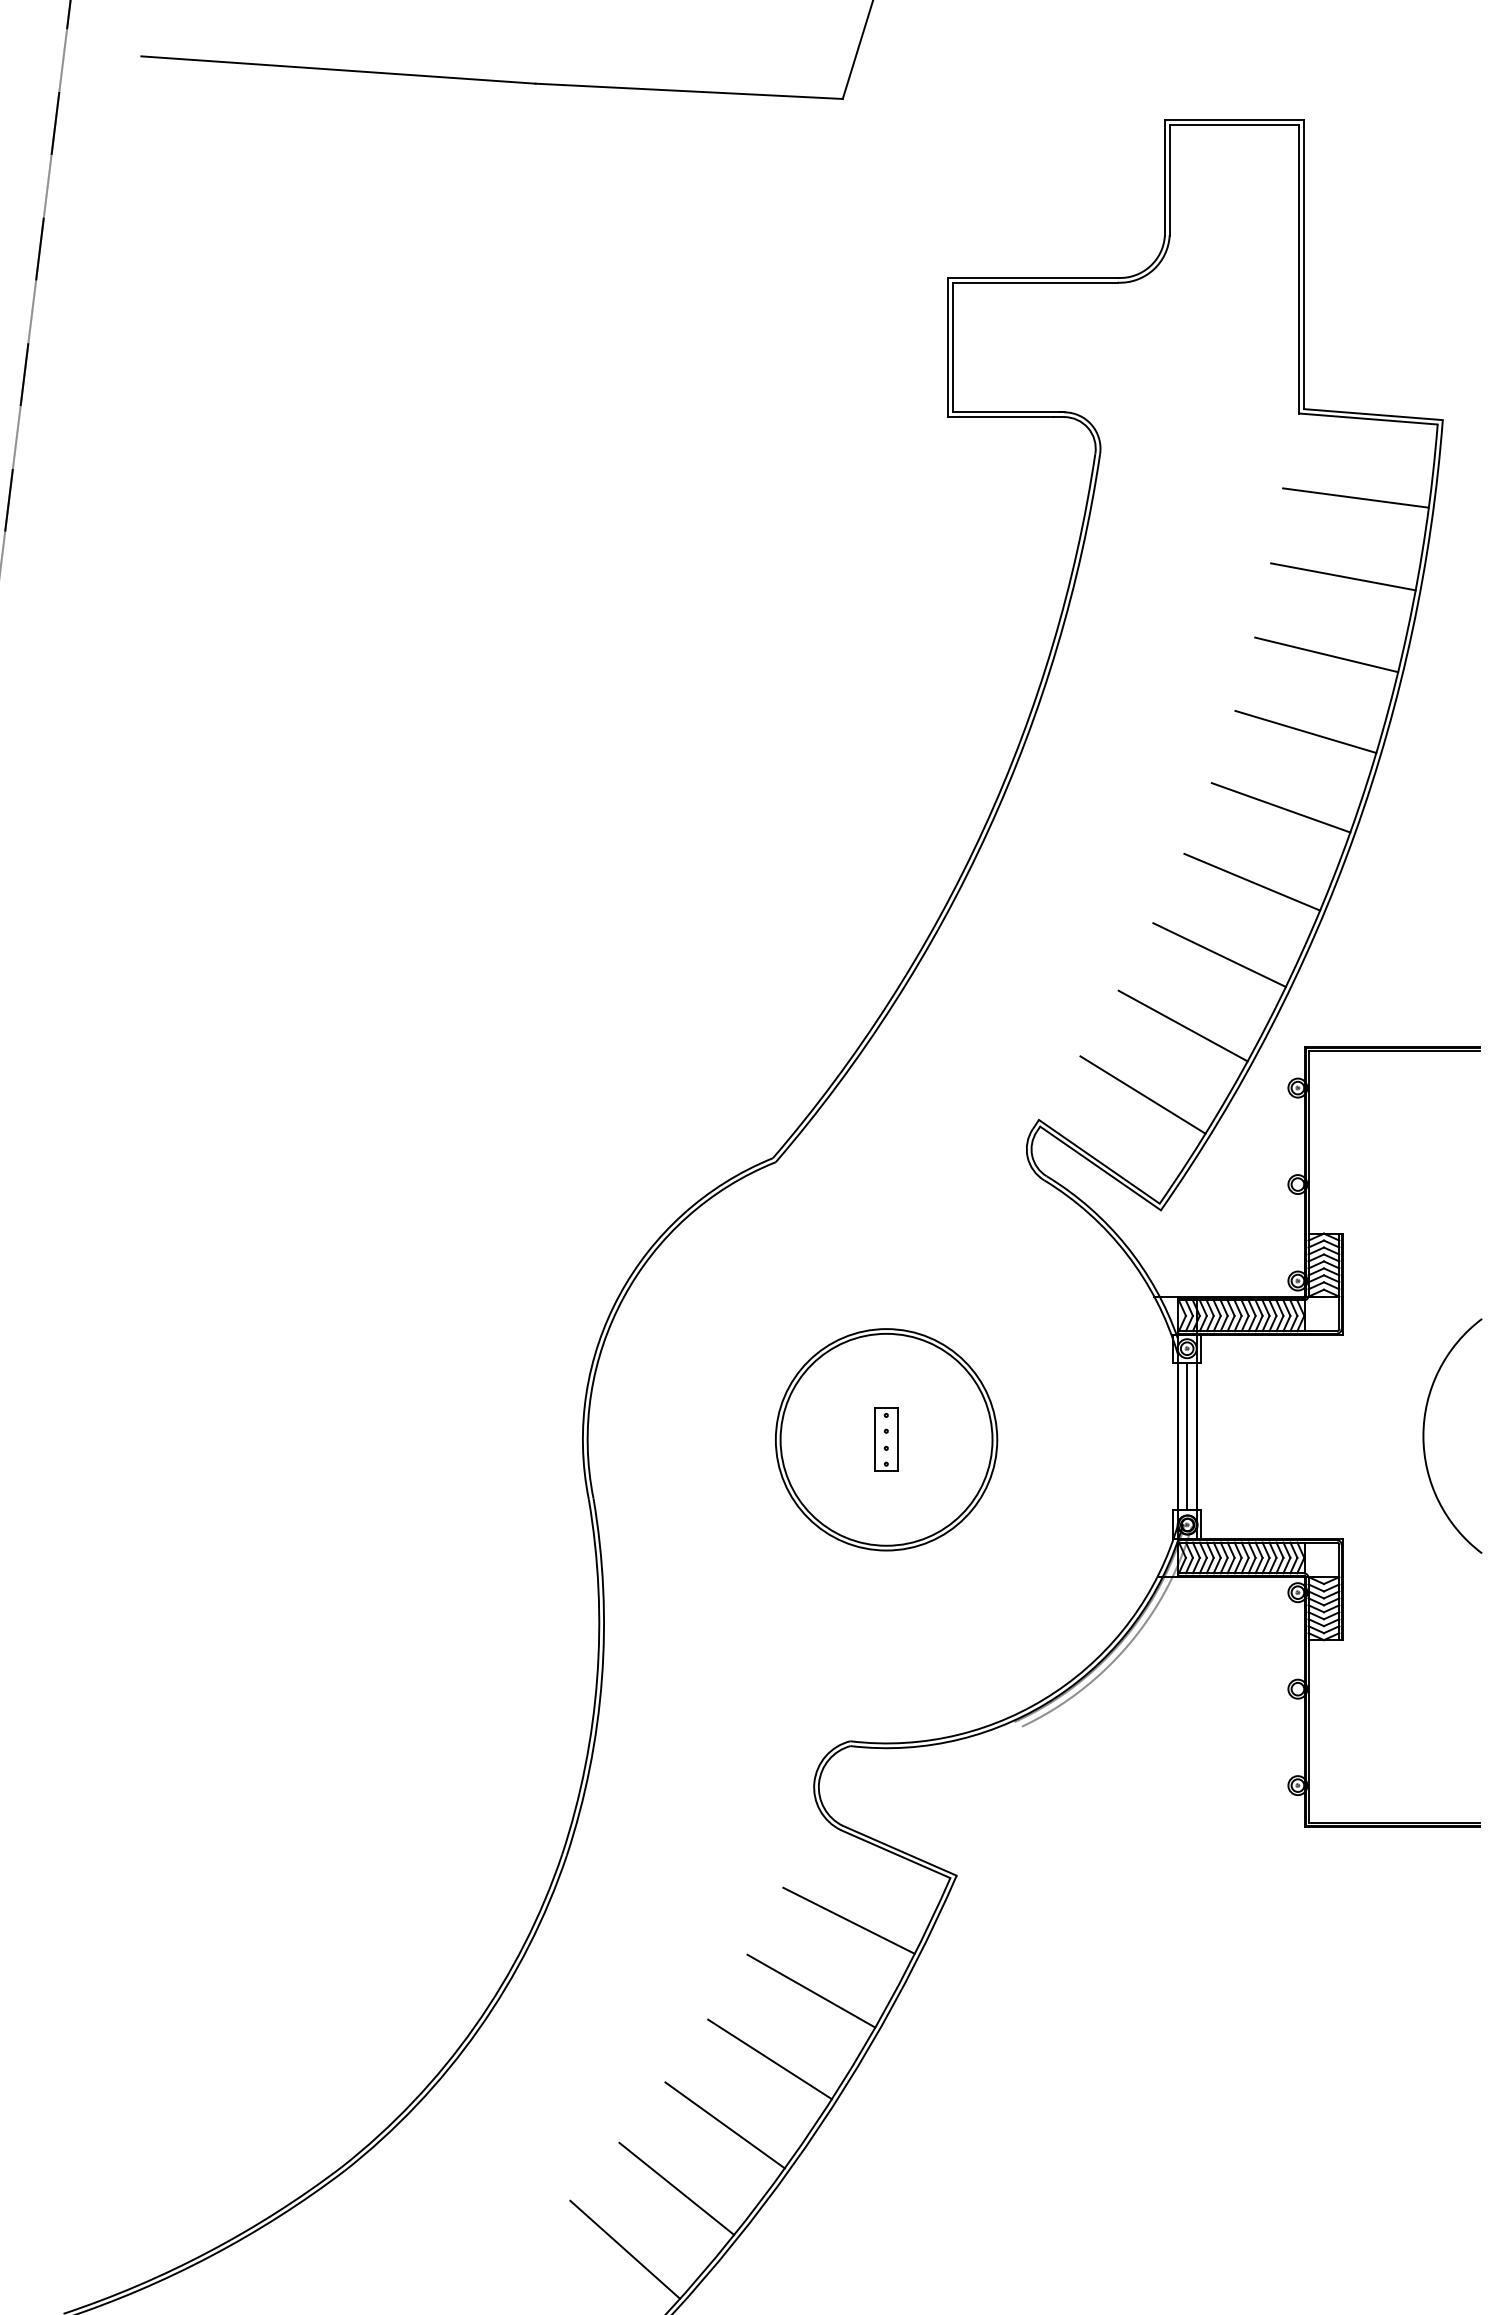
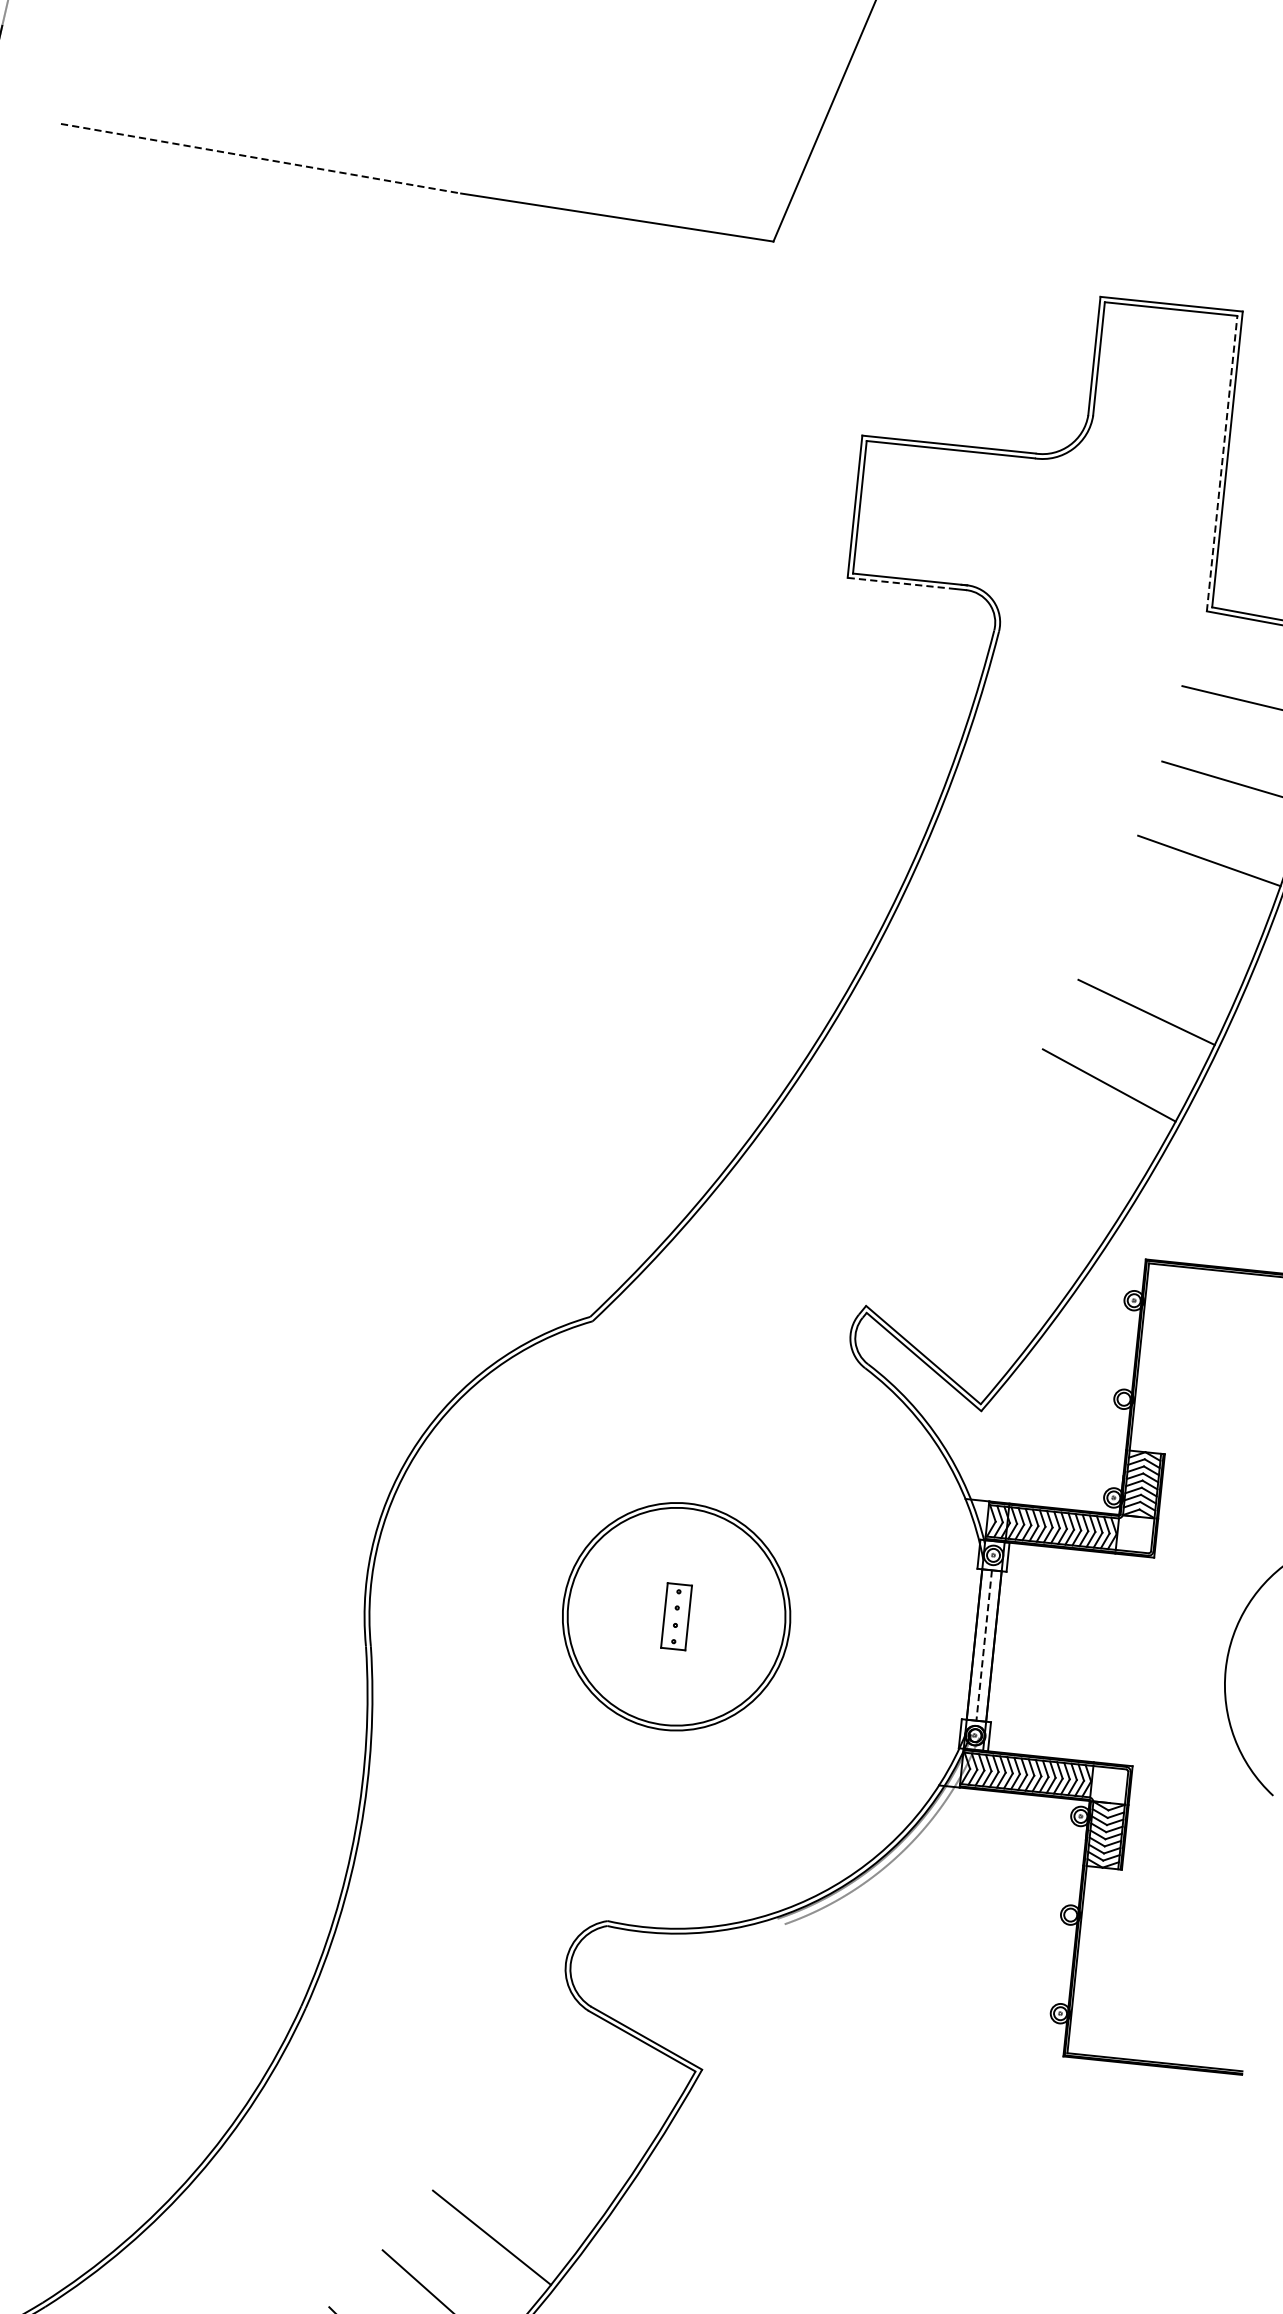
line: (338, 70) -> (261, 159), solid -> dashed
line: (1299, 269) -> (1222, 464), solid -> dashed
line: (1001, 417) -> (902, 583), solid -> dashed
line: (1305, 731) -> (1179, 937), removed
line: (1219, 954) -> (1068, 1155), removed
line: (1182, 1025) -> (1022, 1224), removed
line: (1142, 1094) -> (974, 1290), removed
line: (1187, 1436) -> (984, 1645), solid -> dashed
line: (848, 1920) -> (586, 2104), removed
line: (811, 1990) -> (541, 2171), removed

